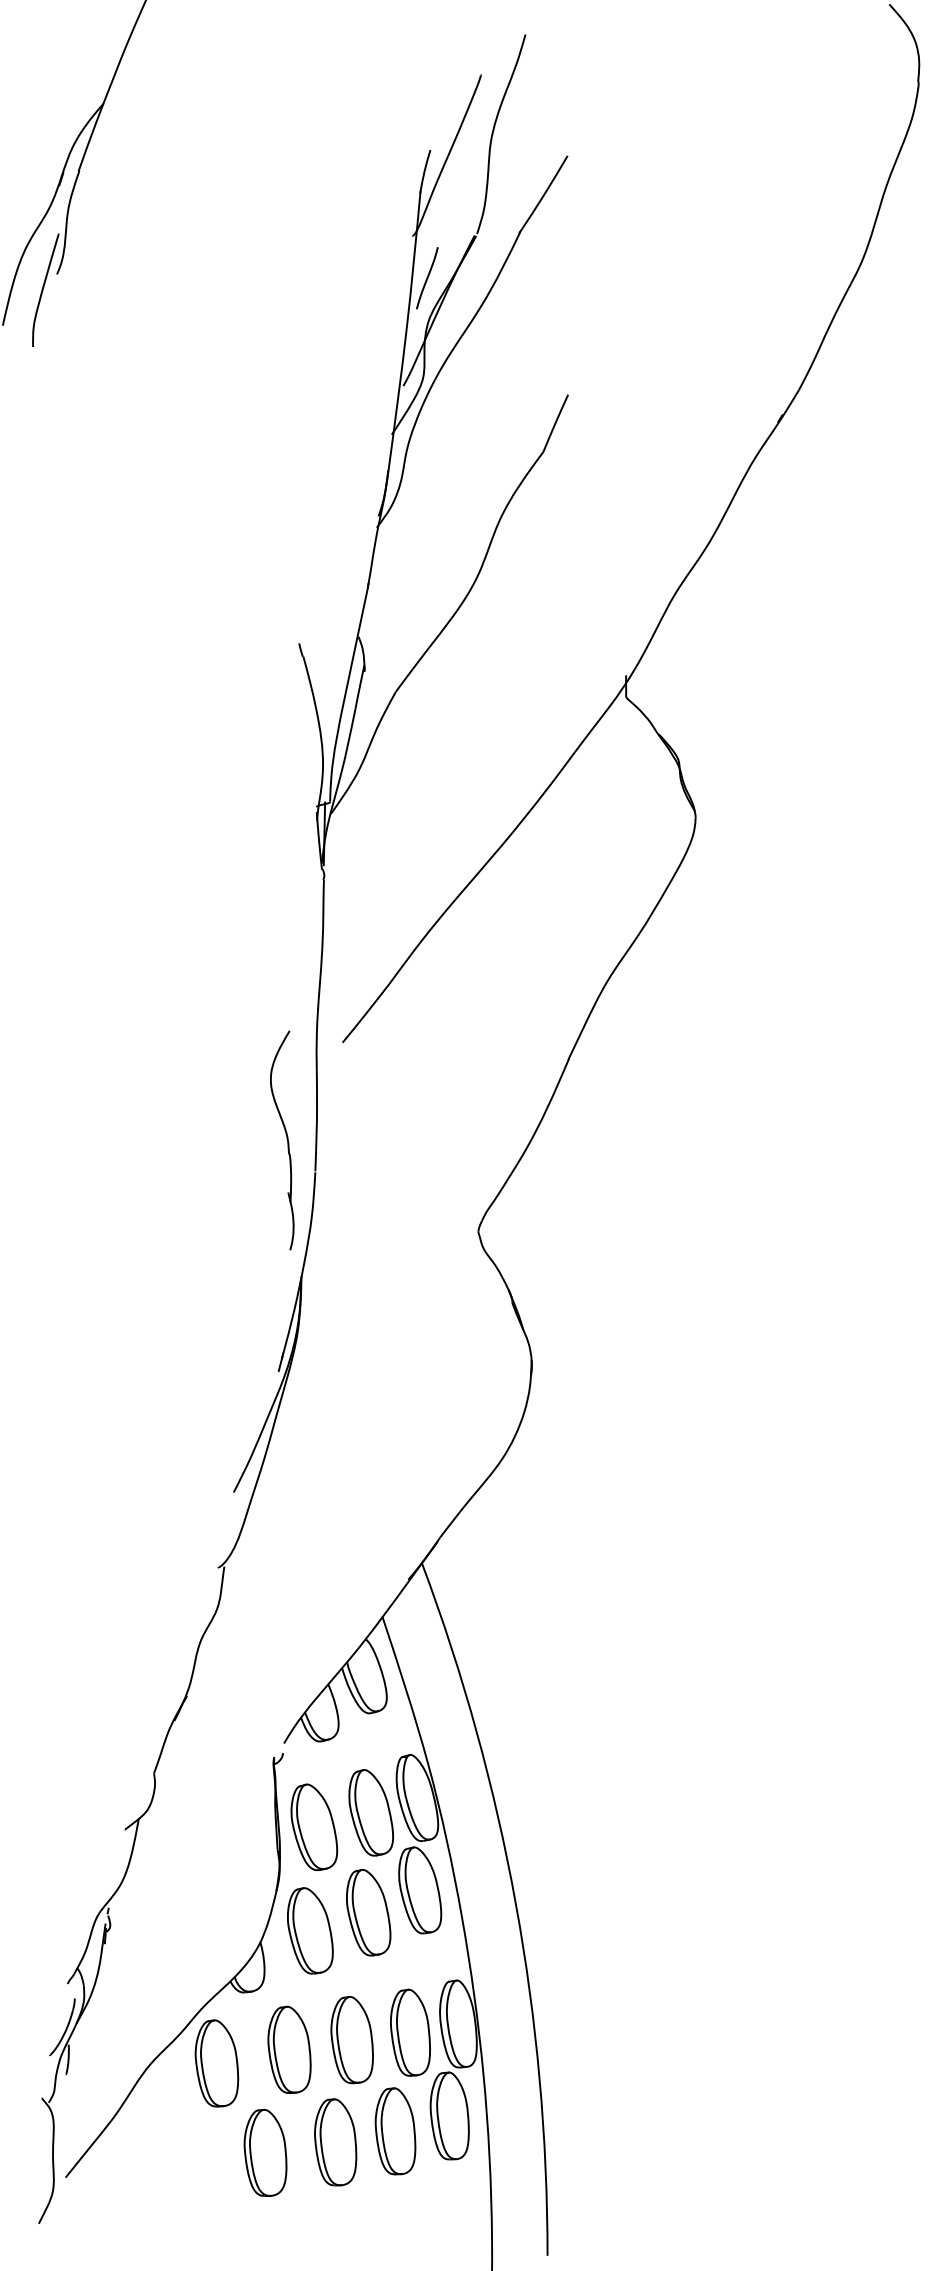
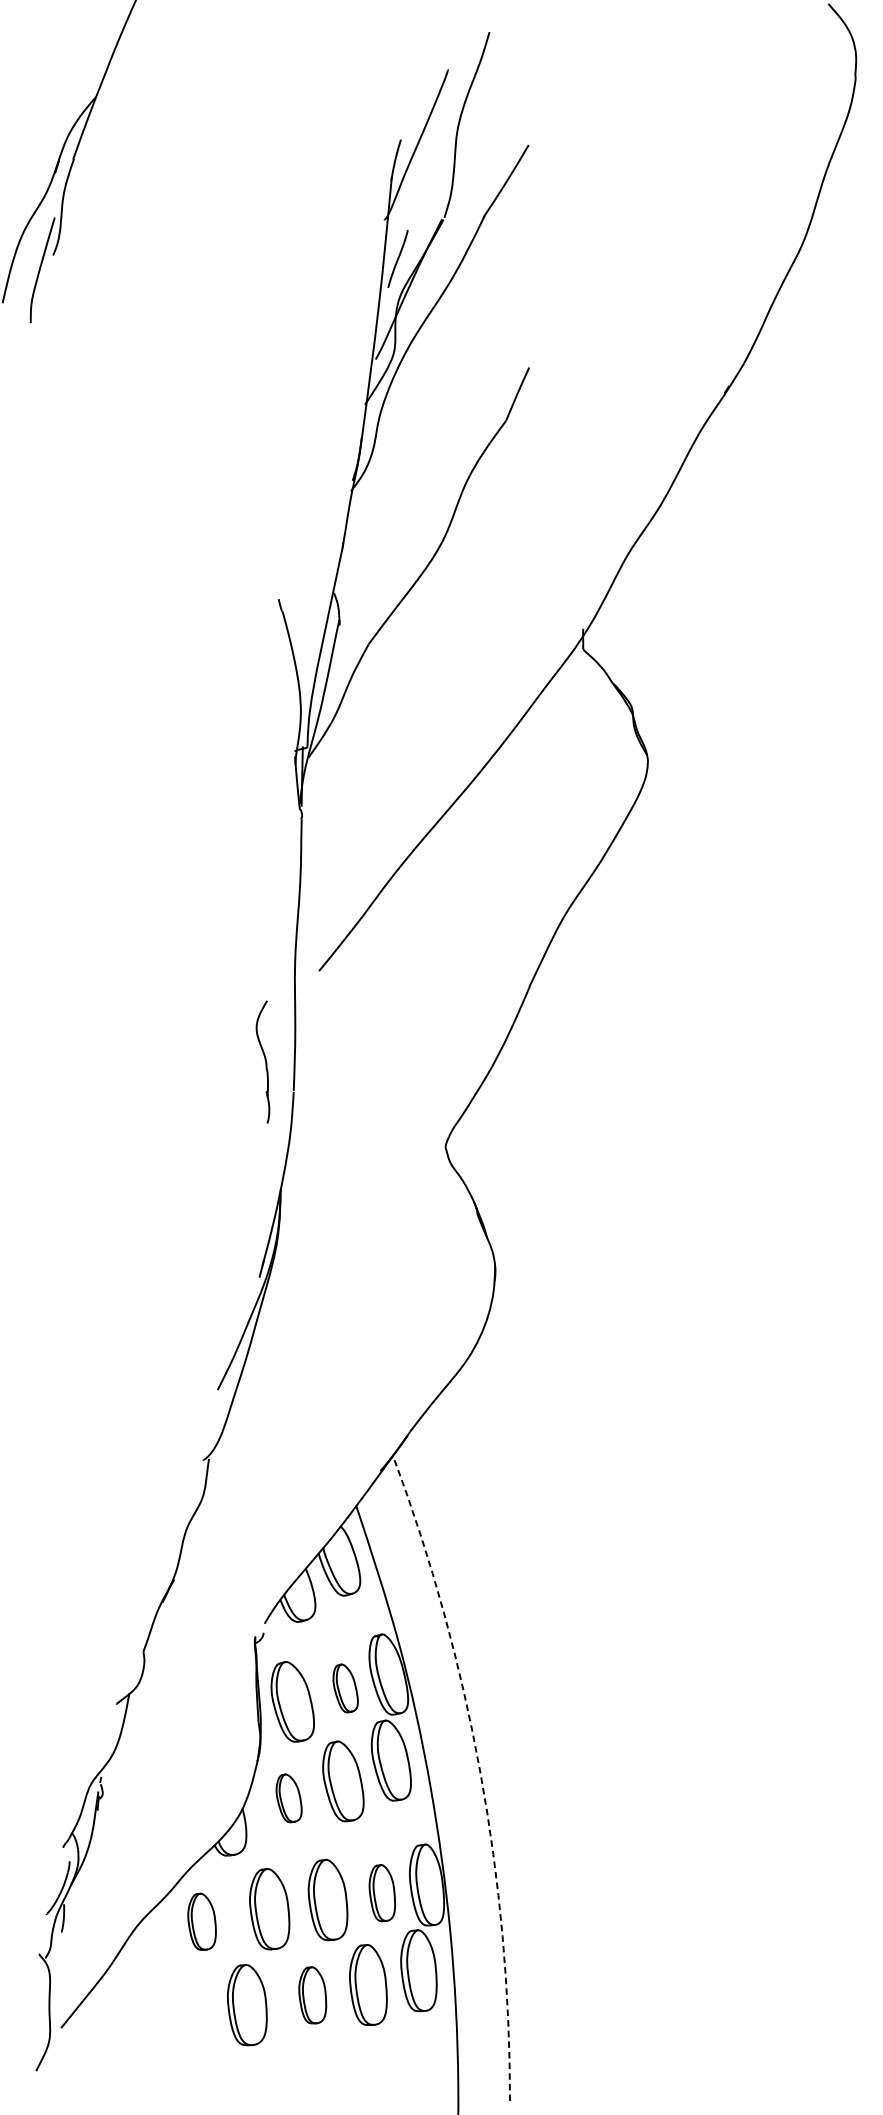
part: (282, 1140) -> (263, 1062), size x0.6
part: (370, 1812) -> (345, 1688), size x0.6
arc: (515, 1904) -> (480, 1773), solid -> dashed
part: (310, 1930) -> (289, 1797), size x0.6
part: (410, 2032) -> (382, 1892), size x0.7
part: (216, 2063) -> (201, 1921), size x0.7
part: (335, 2142) -> (312, 1995), size x0.7

